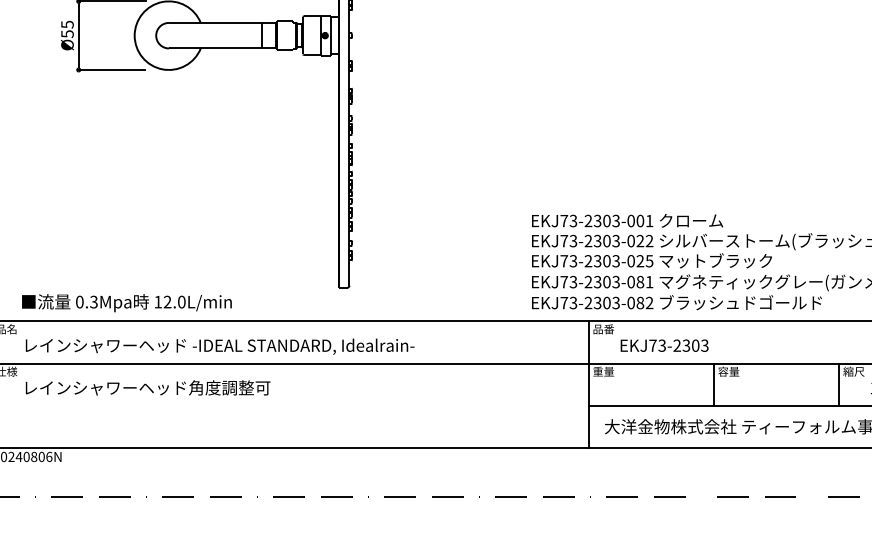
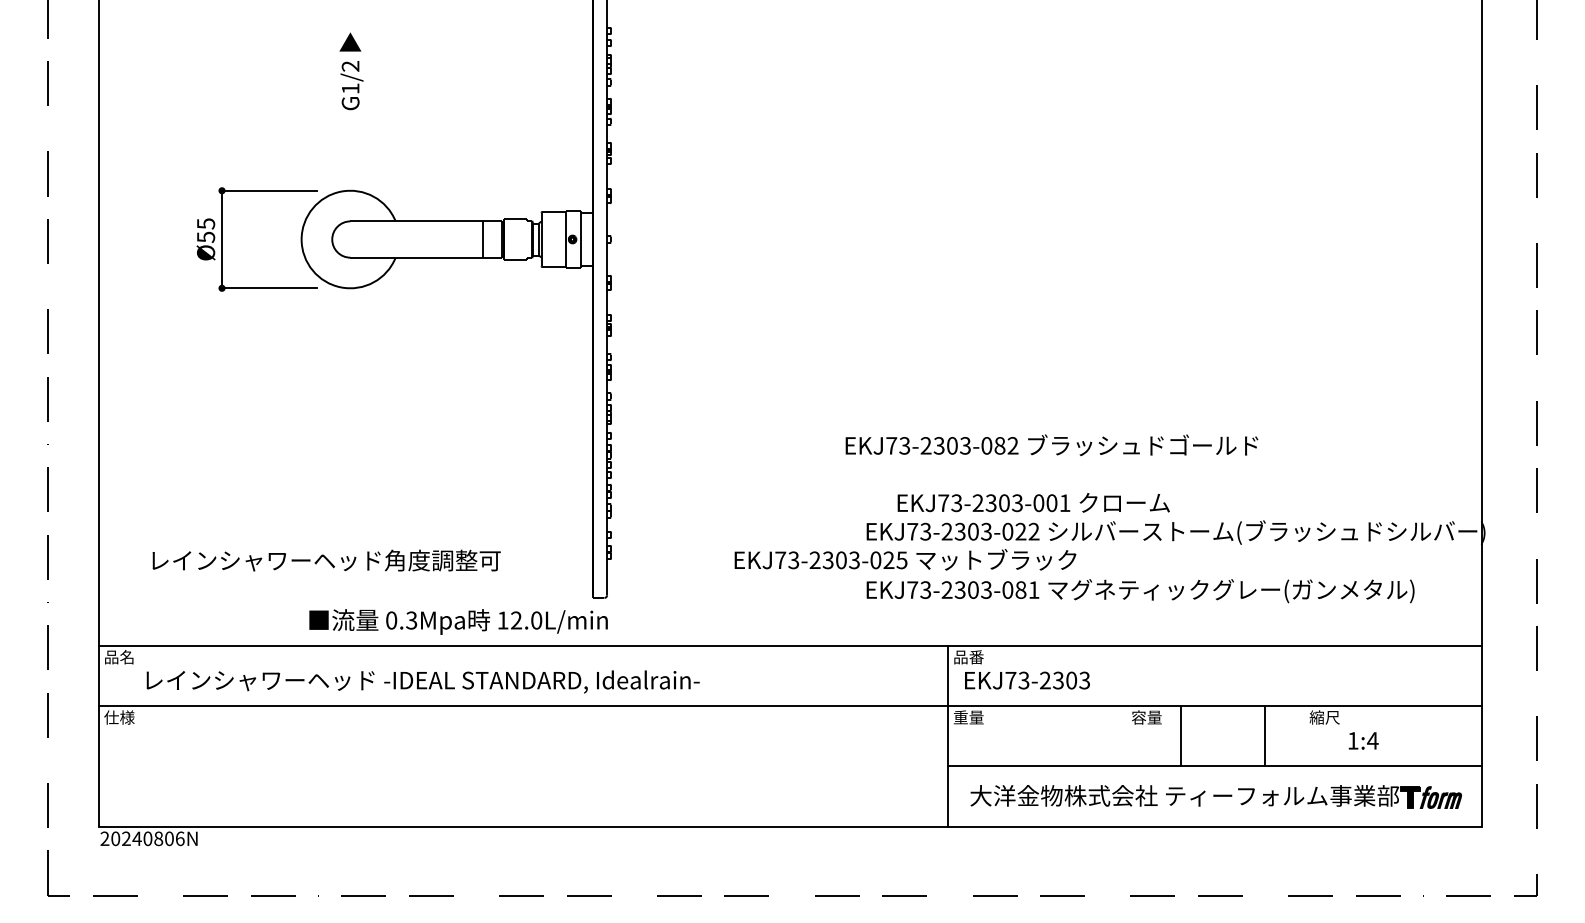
text: (627, 220) -> (1033, 502), moved
text: (652, 260) -> (905, 559), moved
text: (126, 302) -> (458, 621), moved
text: (676, 302) -> (1051, 444), moved
text: (664, 345) -> (1027, 680), moved
line: (714, 384) -> (1181, 735), moved
line: (839, 384) -> (1265, 735), moved
text: (147, 387) -> (326, 560), moved

